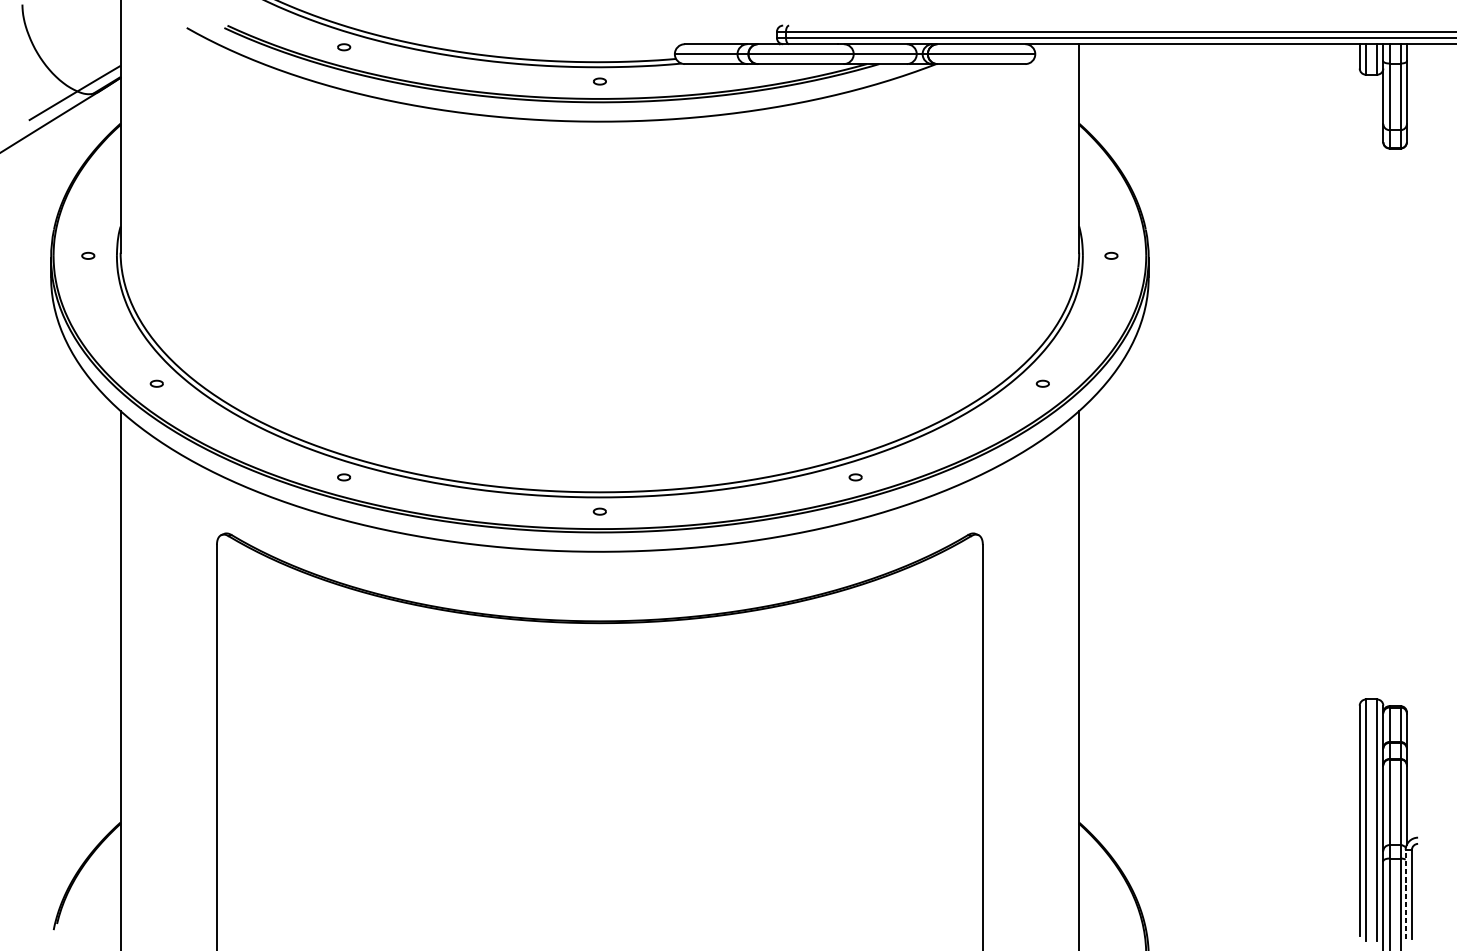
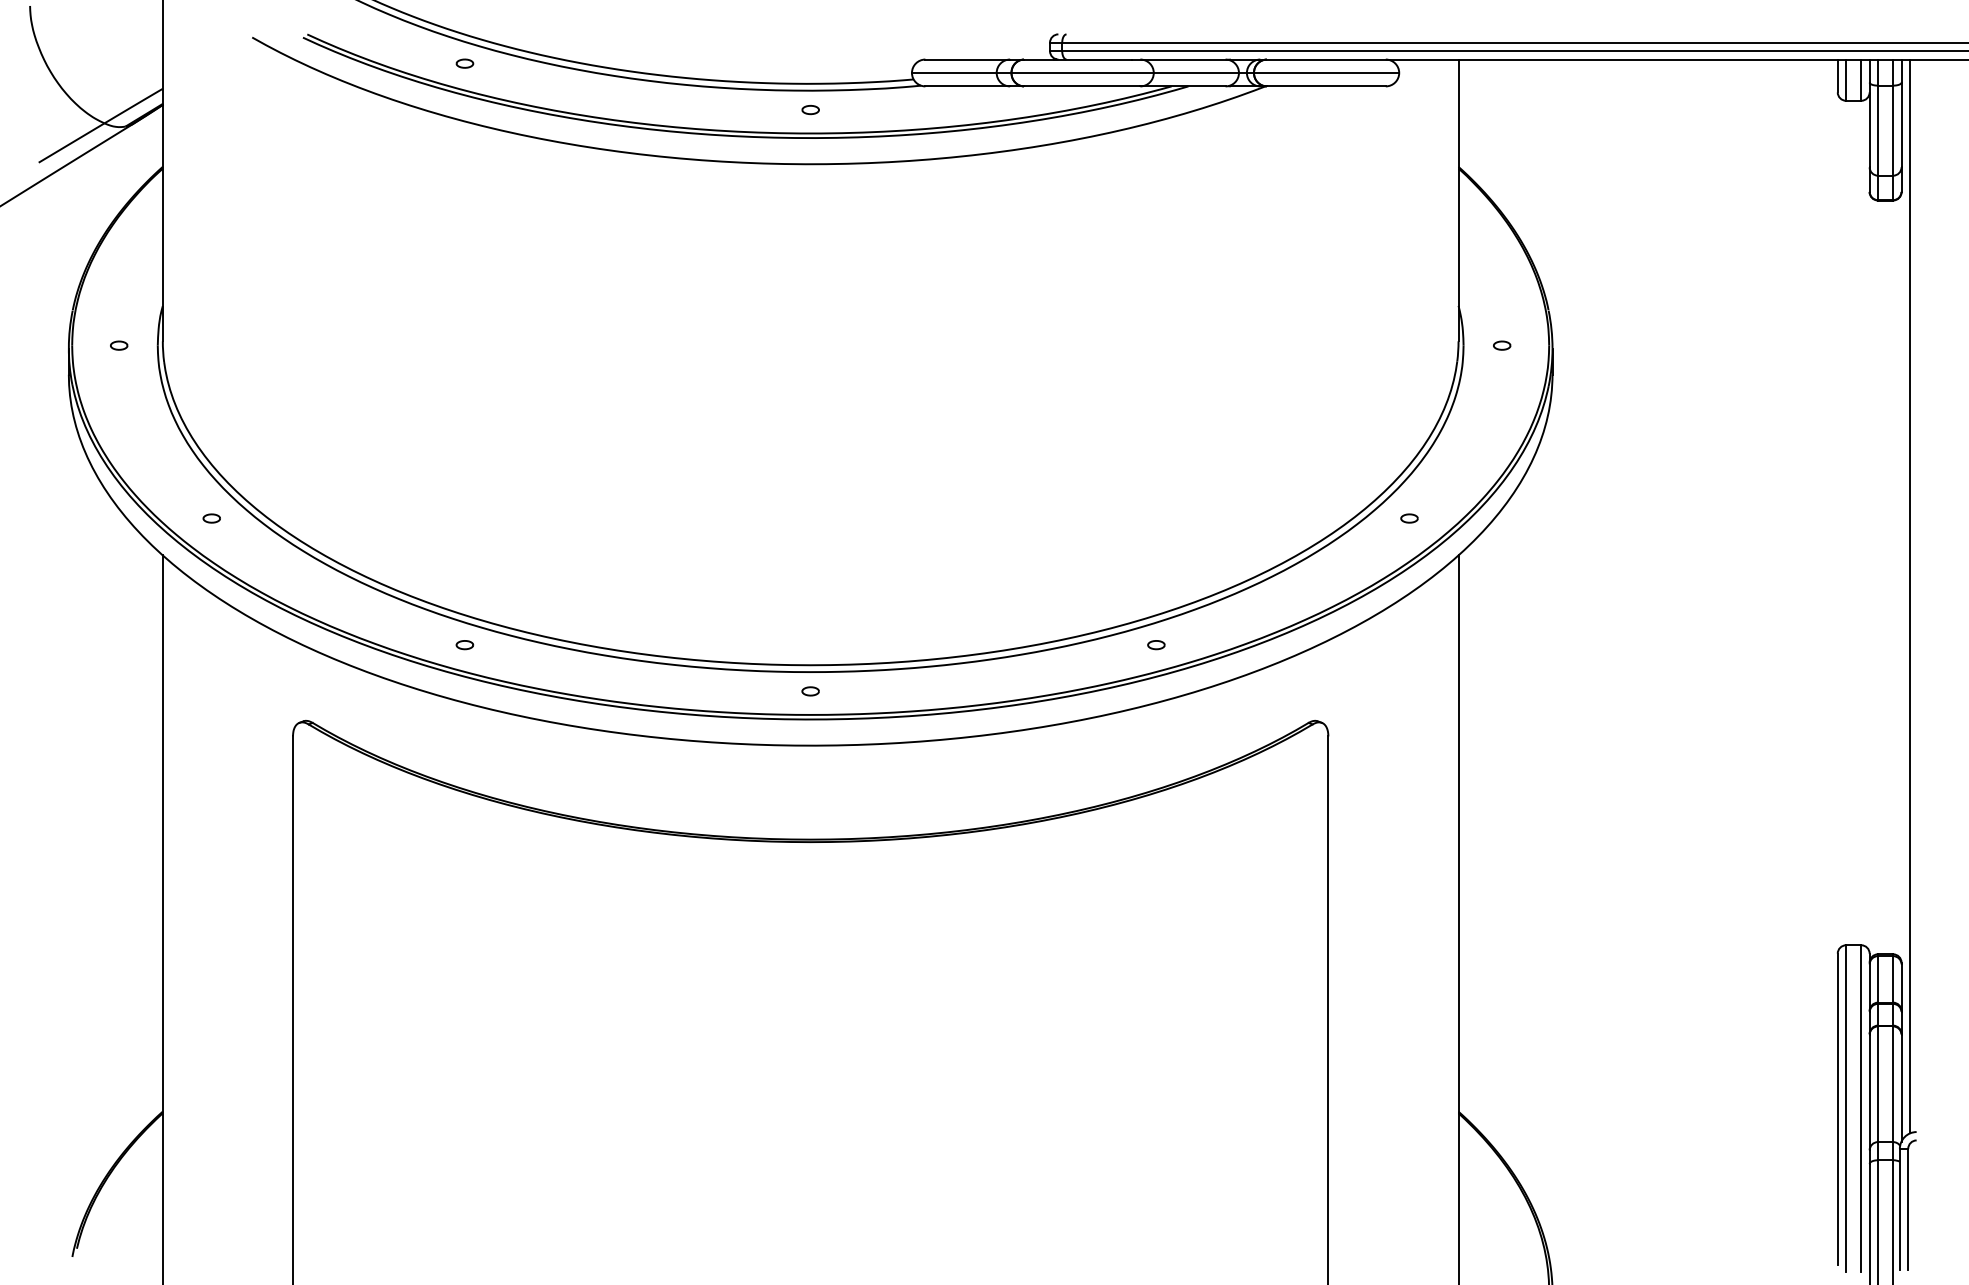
line: (1412, 441) -> (1909, 596), added
line: (1405, 894) -> (1899, 1208), dashed -> solid

